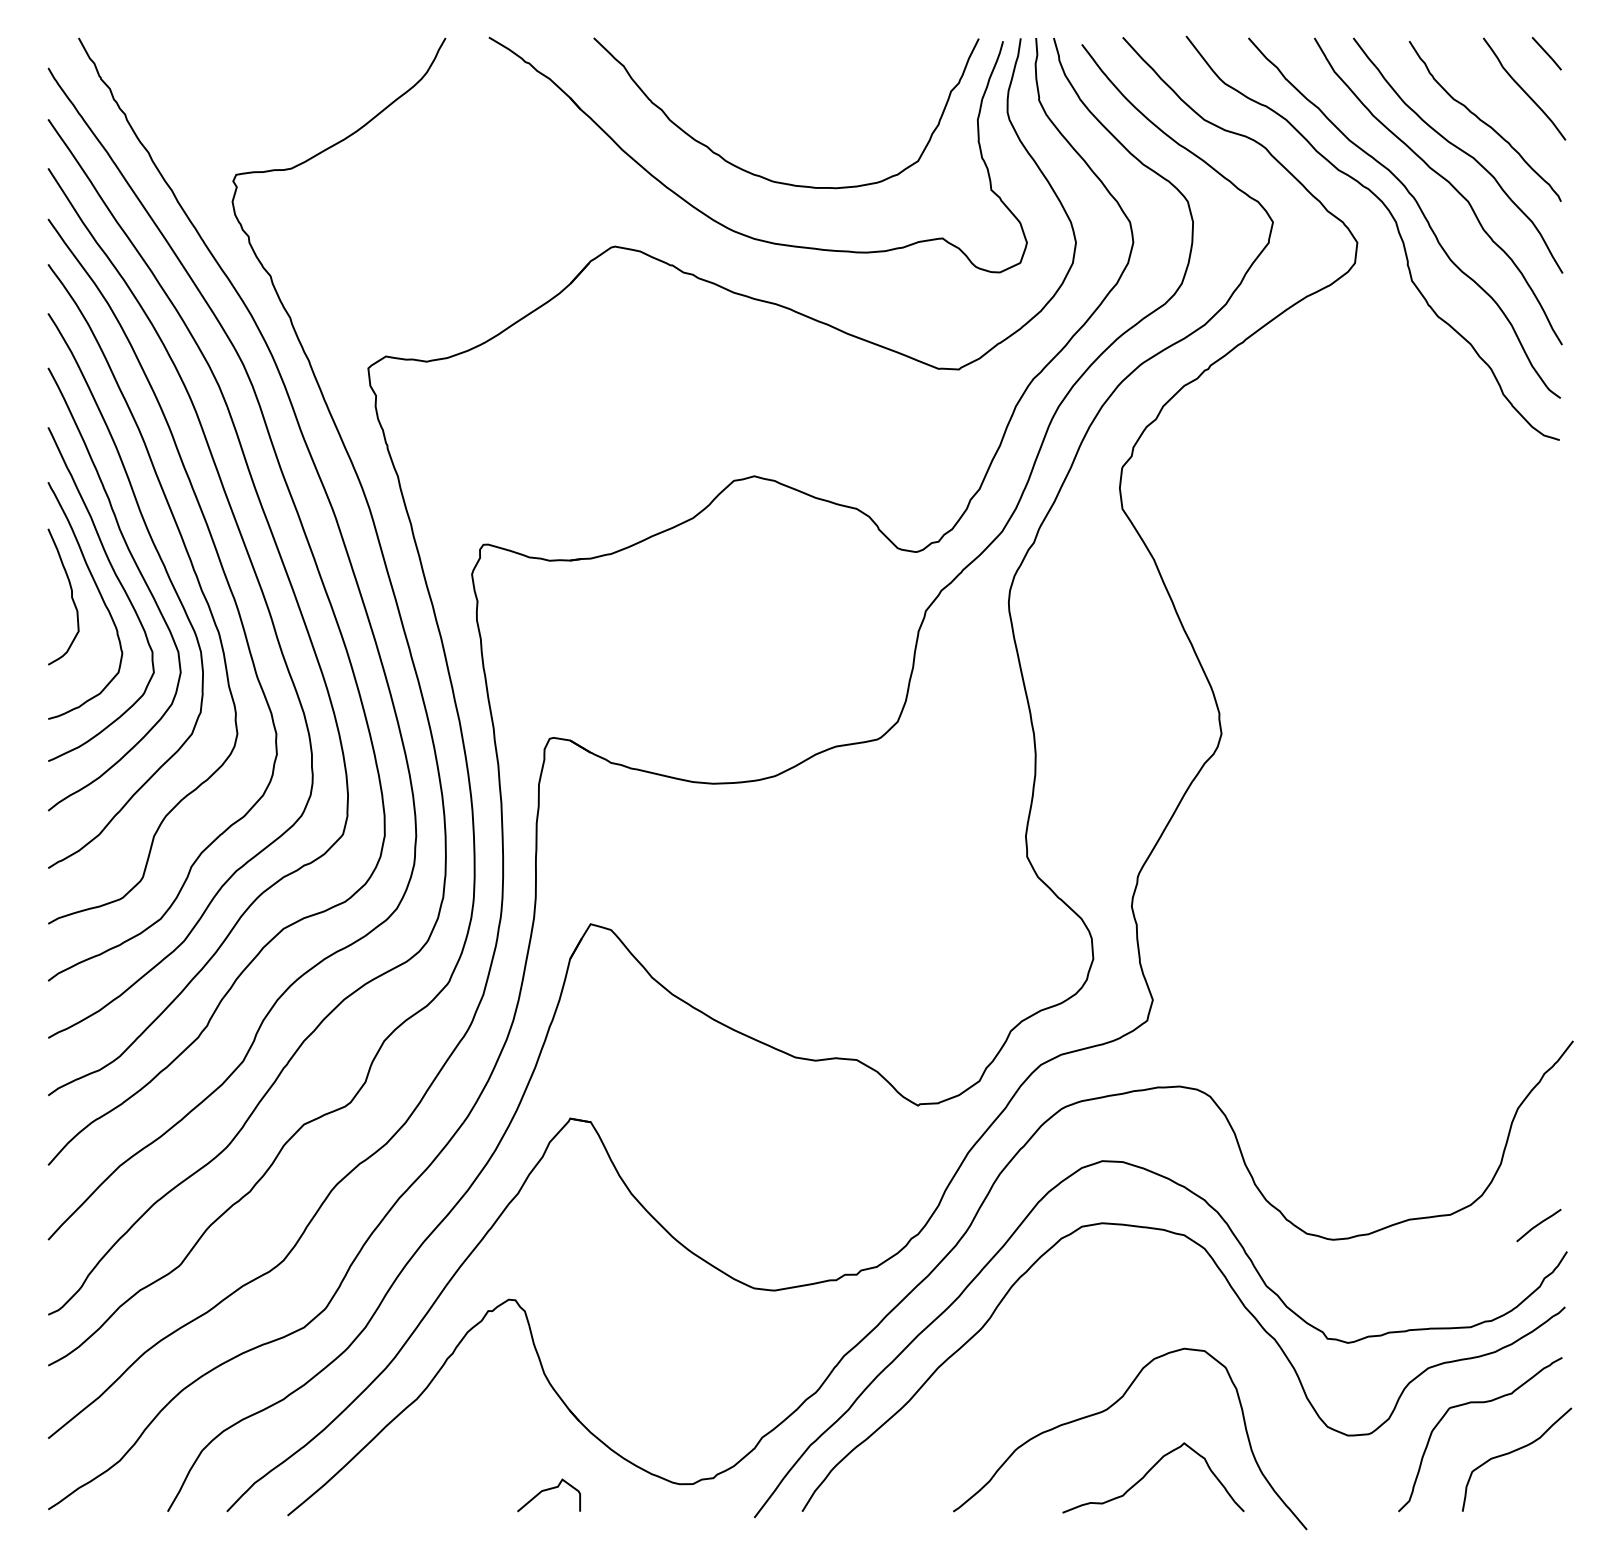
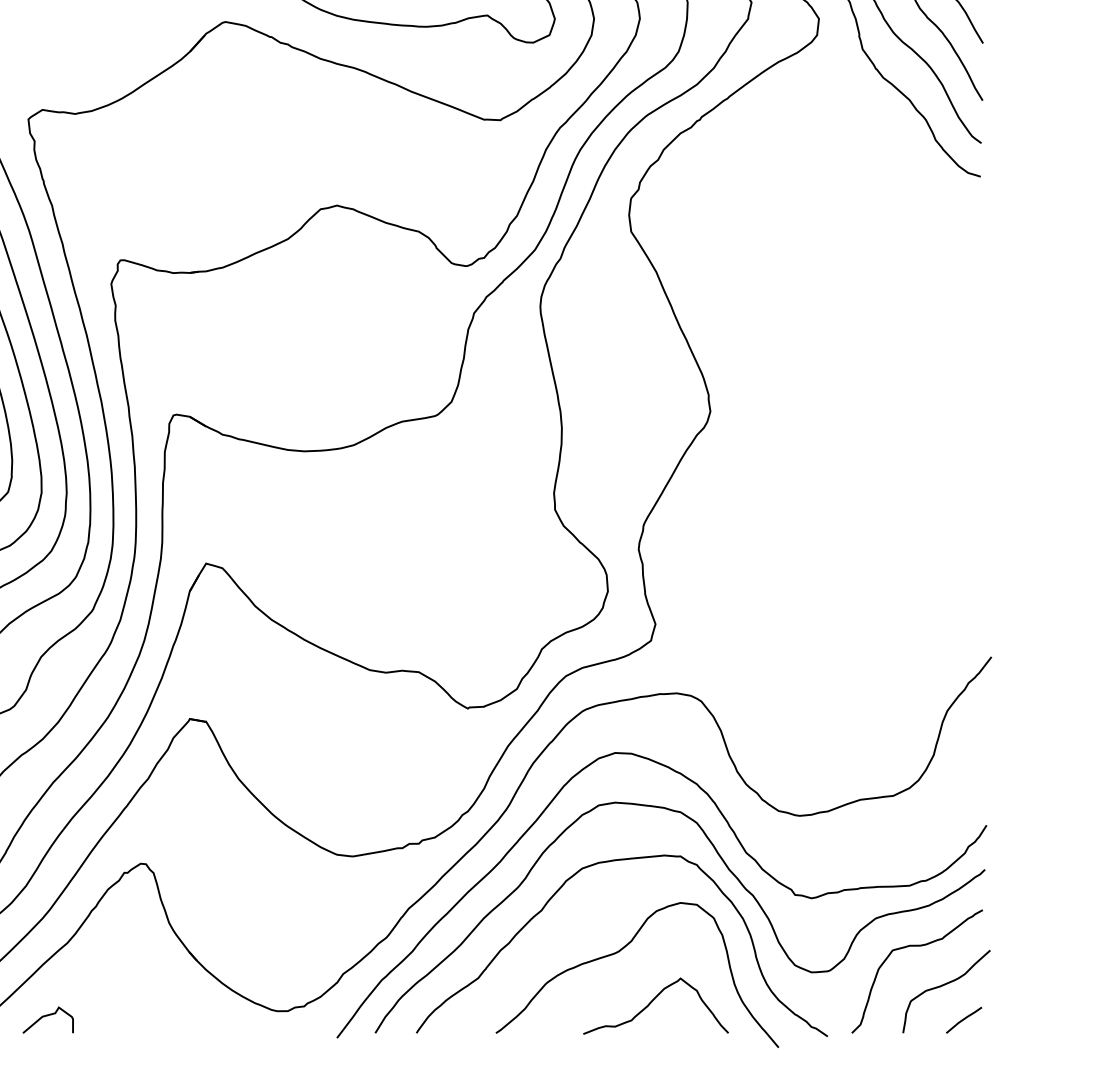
line: (1538, 1225) -> (963, 1020), moved
curve: (1030, 1335) -> (557, 892), added
curve: (548, 1490) -> (47, 1016), moved

